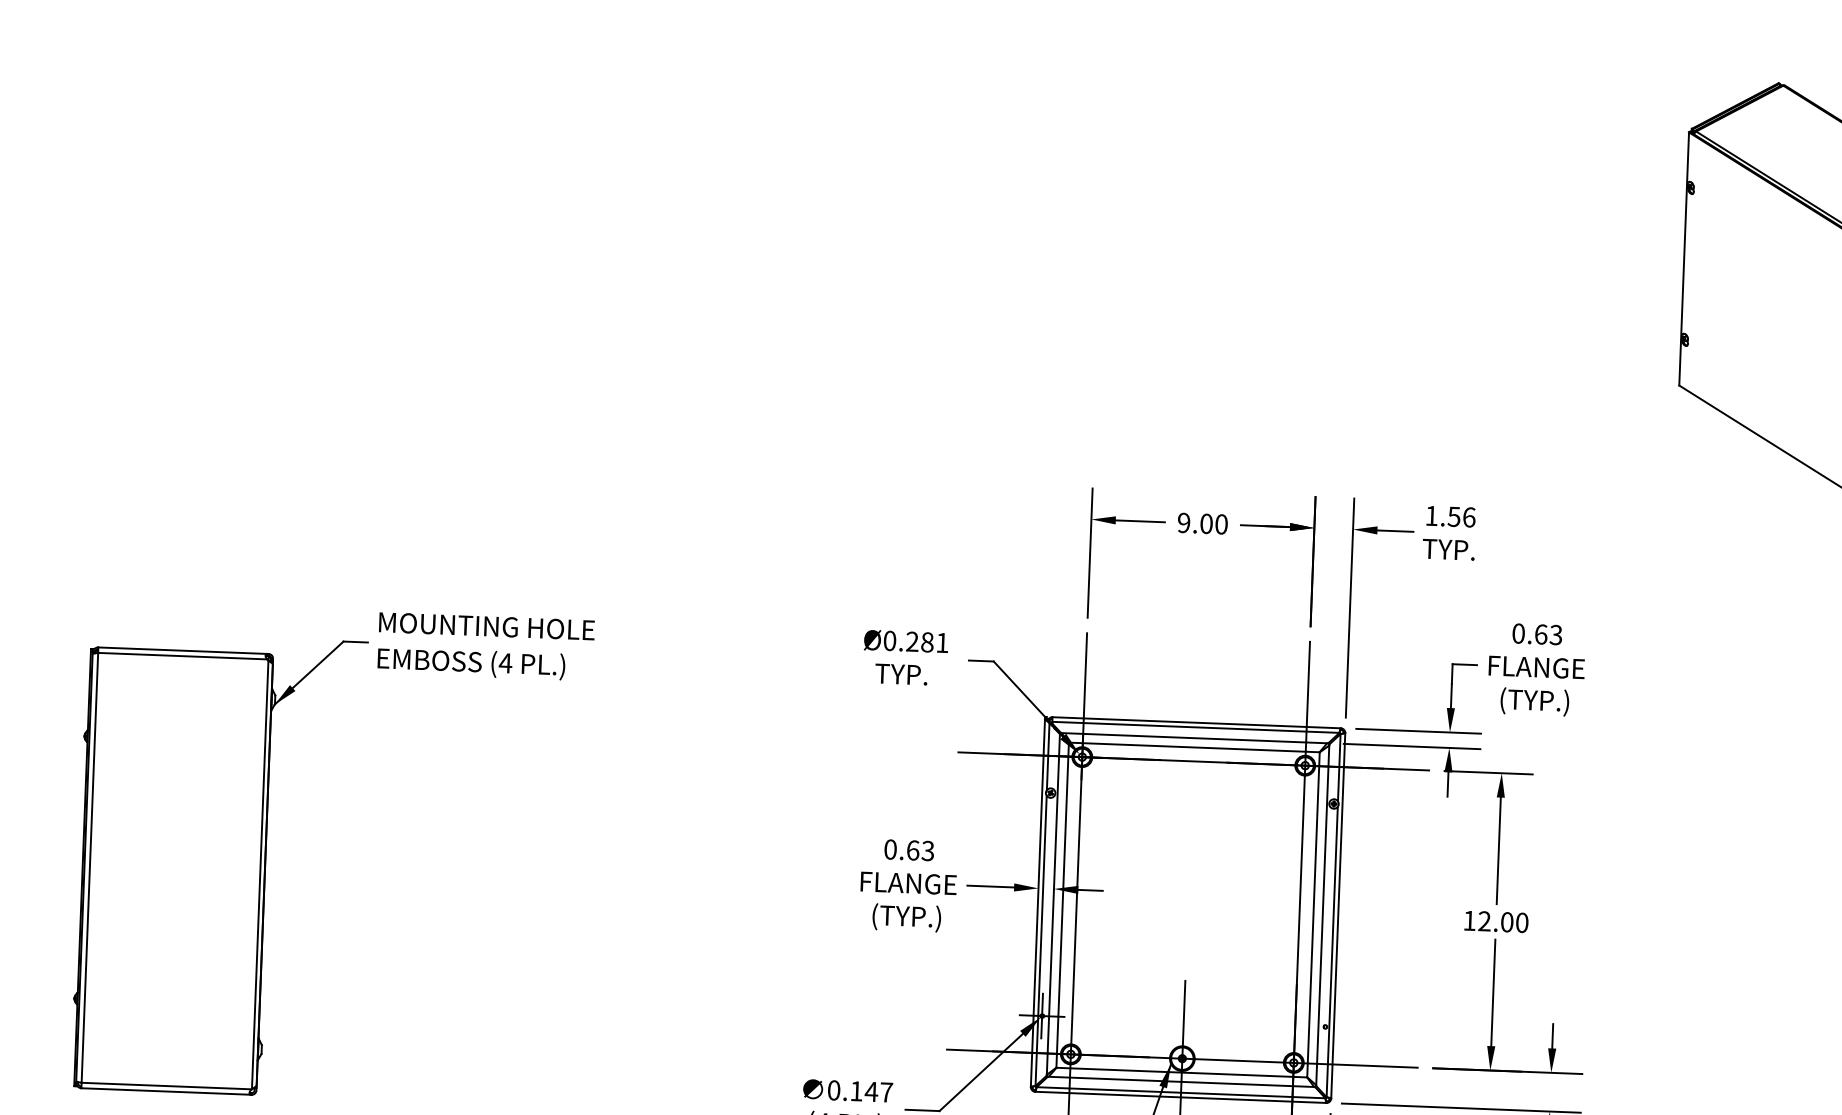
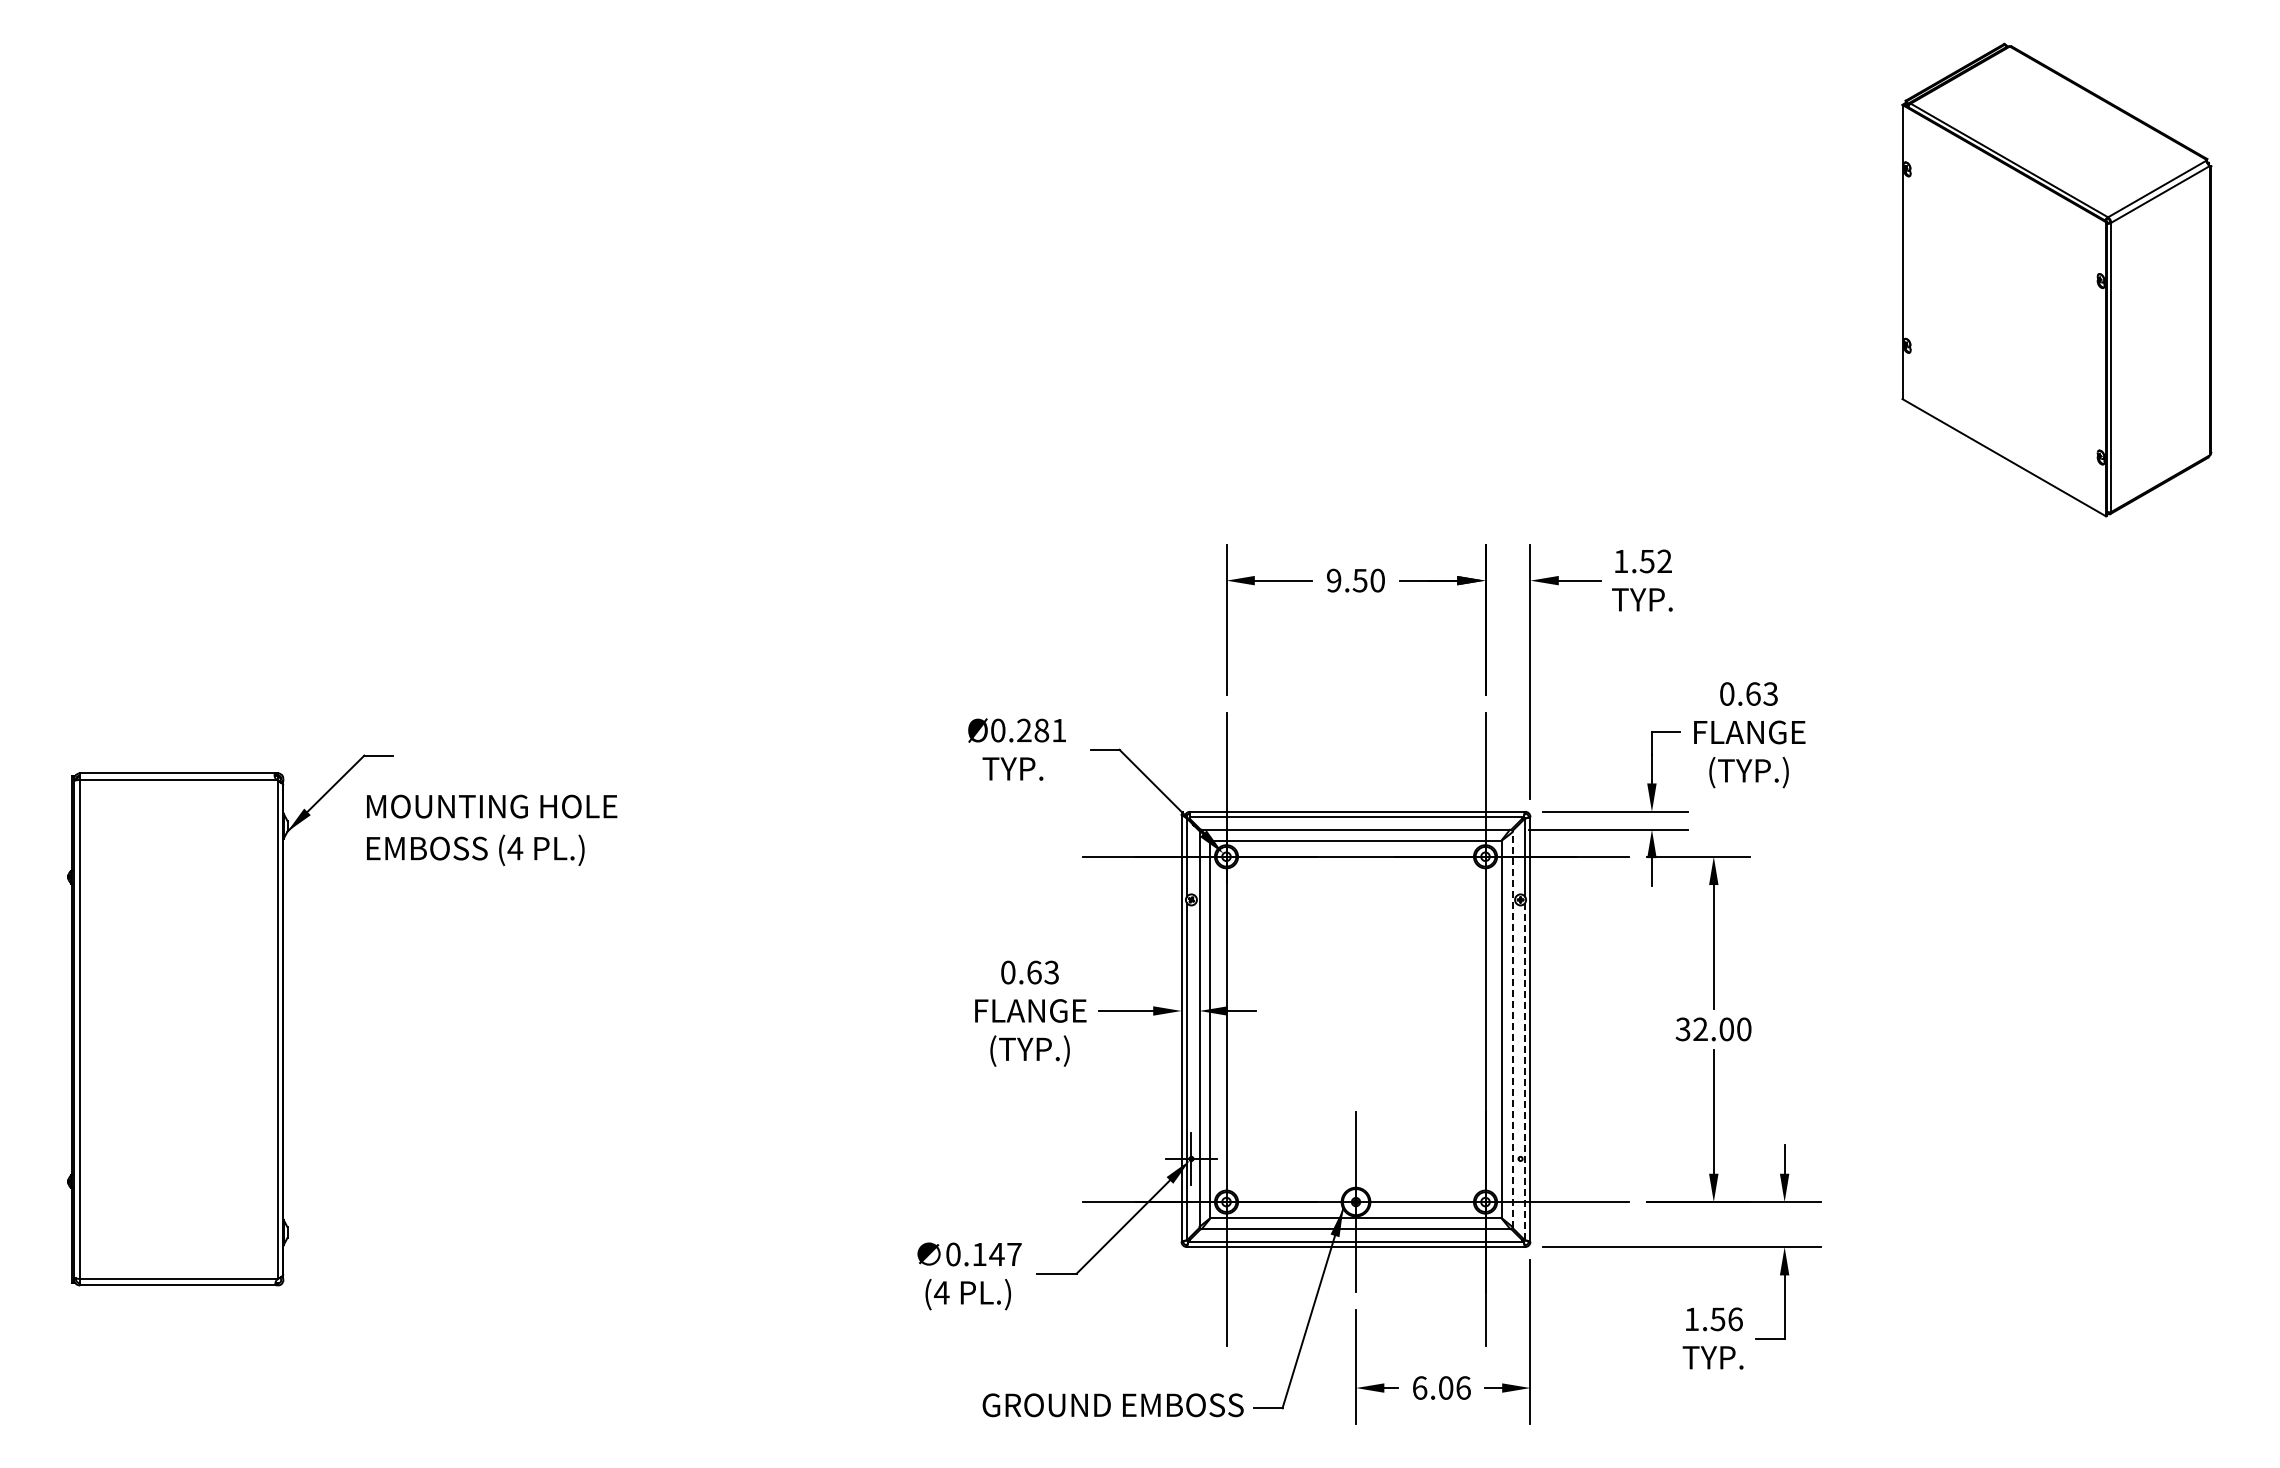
text: (1469, 517) -> (1664, 561), 1.56 -> 1.52
text: (1205, 523) -> (1359, 580), 9.00 -> 9.50
text: (486, 646) -> (492, 829), moved
line: (1322, 914) -> (1512, 1028), solid -> dashed
text: (1469, 920) -> (1682, 1029), 12.00 -> 32.00
line: (1332, 951) -> (1525, 1071), solid -> dashed

